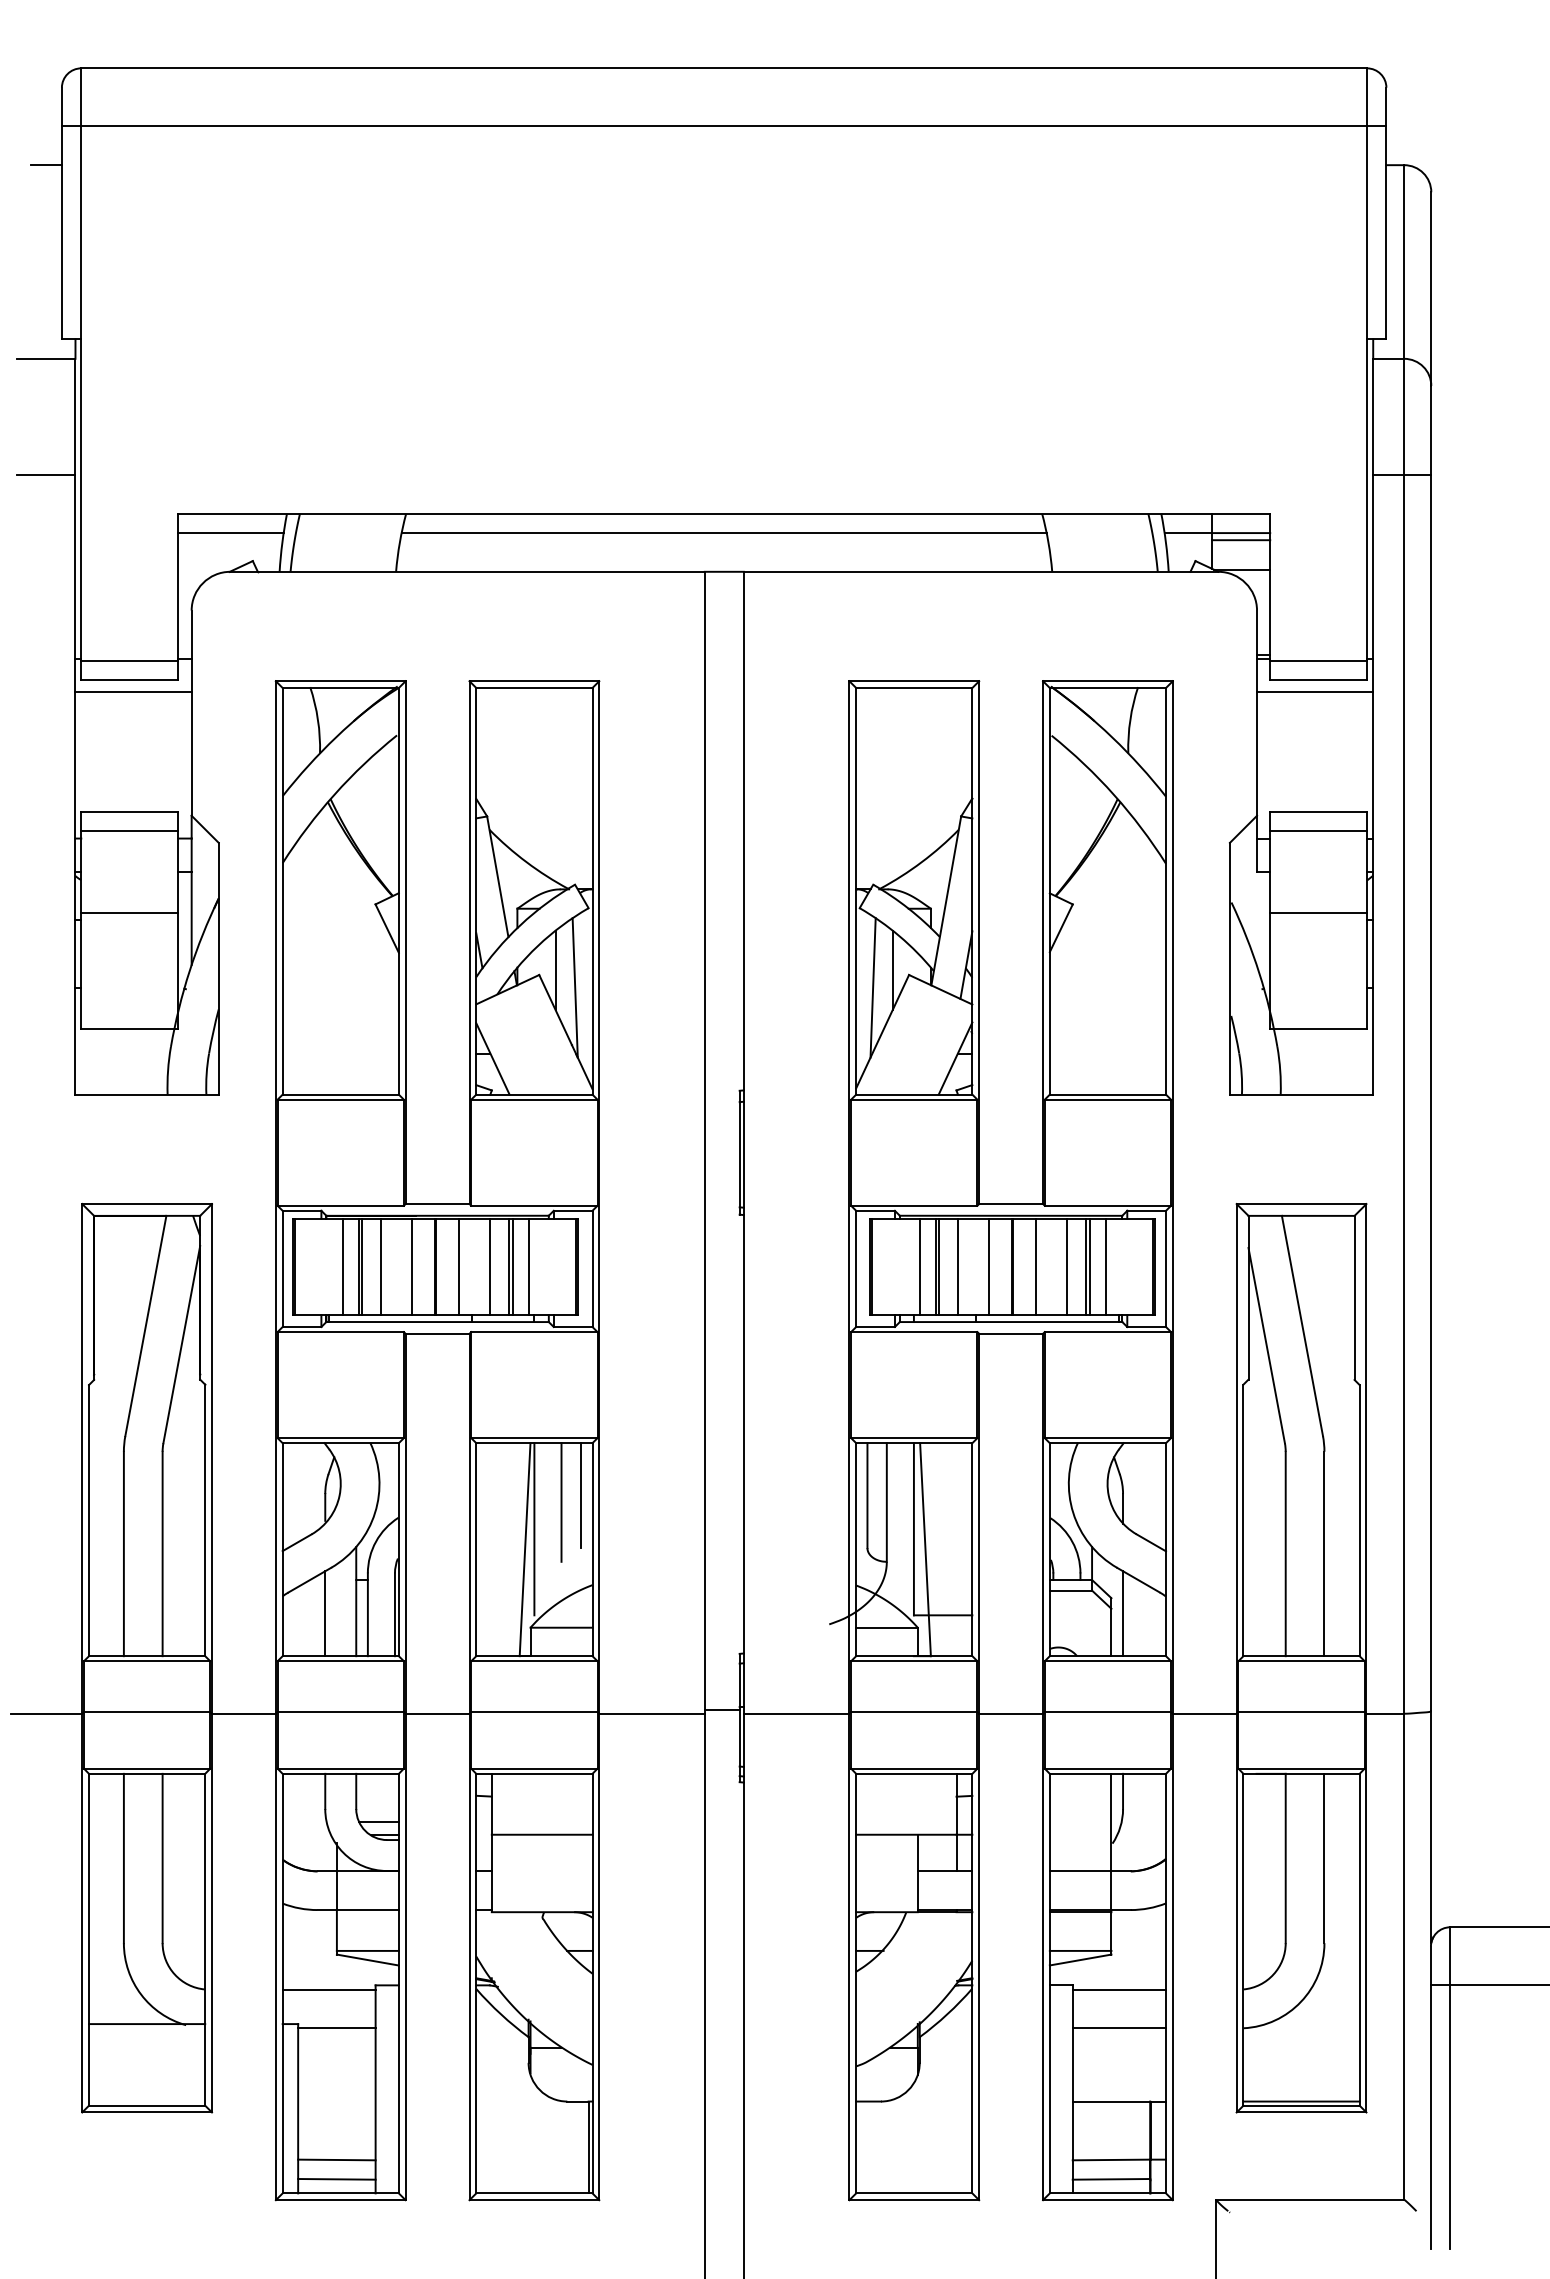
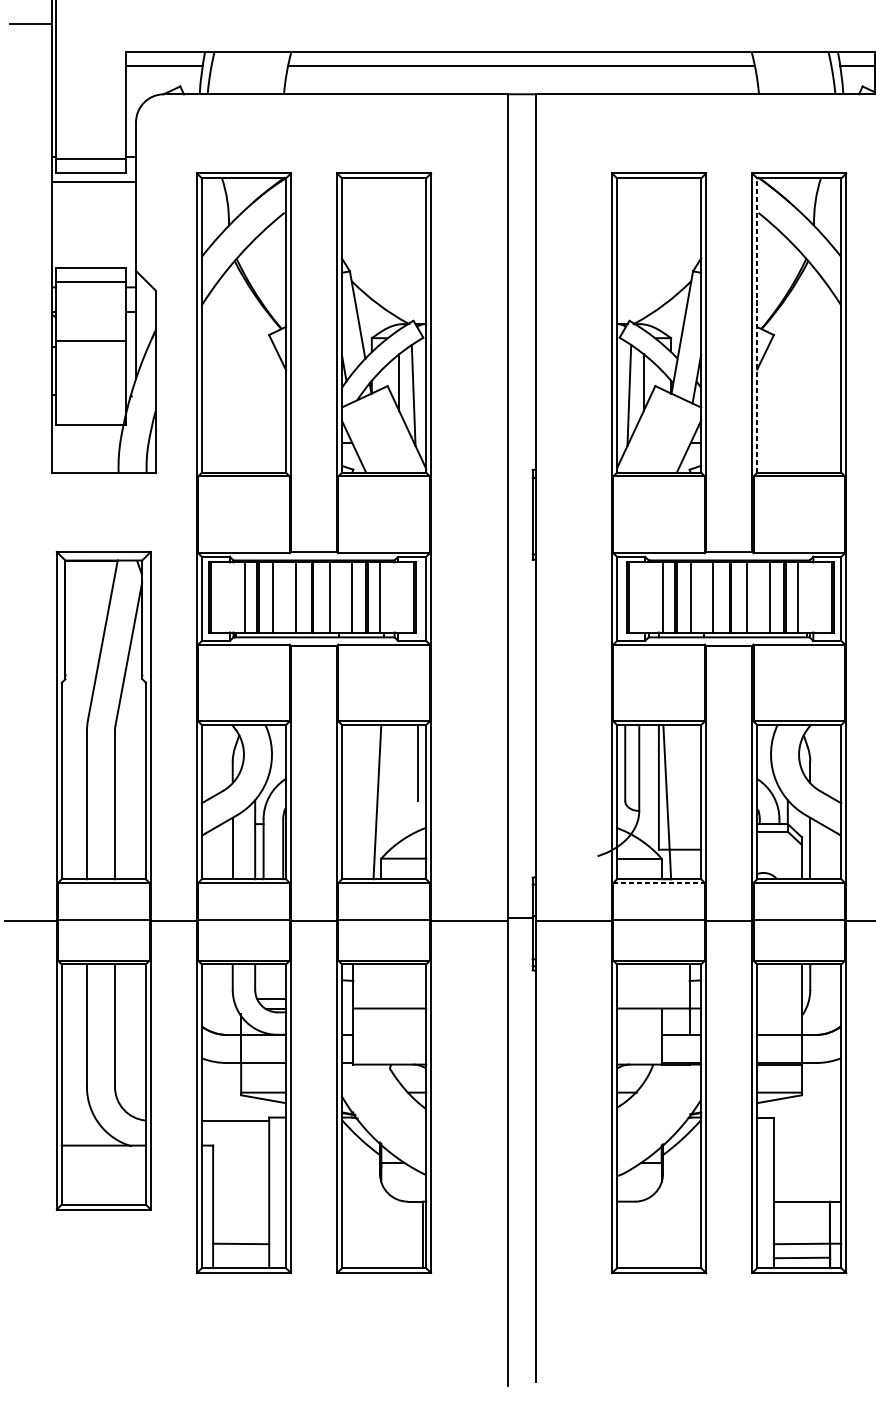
line: (1049, 890) -> (757, 324), solid -> dashed
line: (561, 1502) -> (403, 768), removed
line: (534, 1529) -> (384, 787), removed
line: (914, 1661) -> (659, 883), solid -> dashed
line: (1119, 1989) -> (807, 1120), removed
line: (336, 2028) -> (240, 1148), removed
line: (1119, 2028) -> (807, 1148), removed
line: (336, 2179) -> (240, 1258), removed

